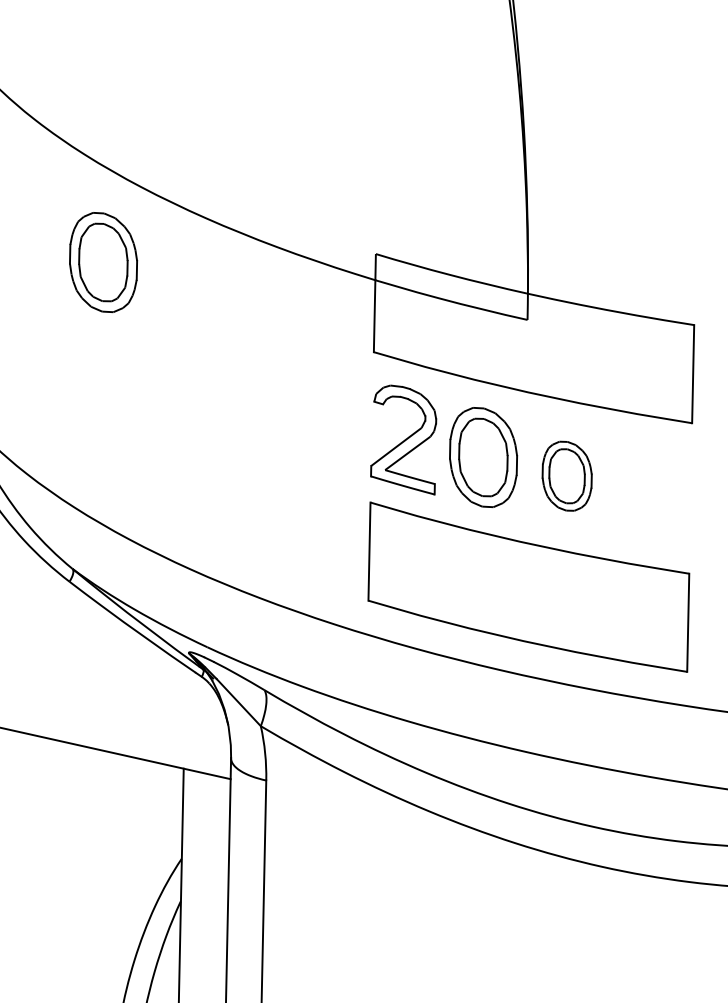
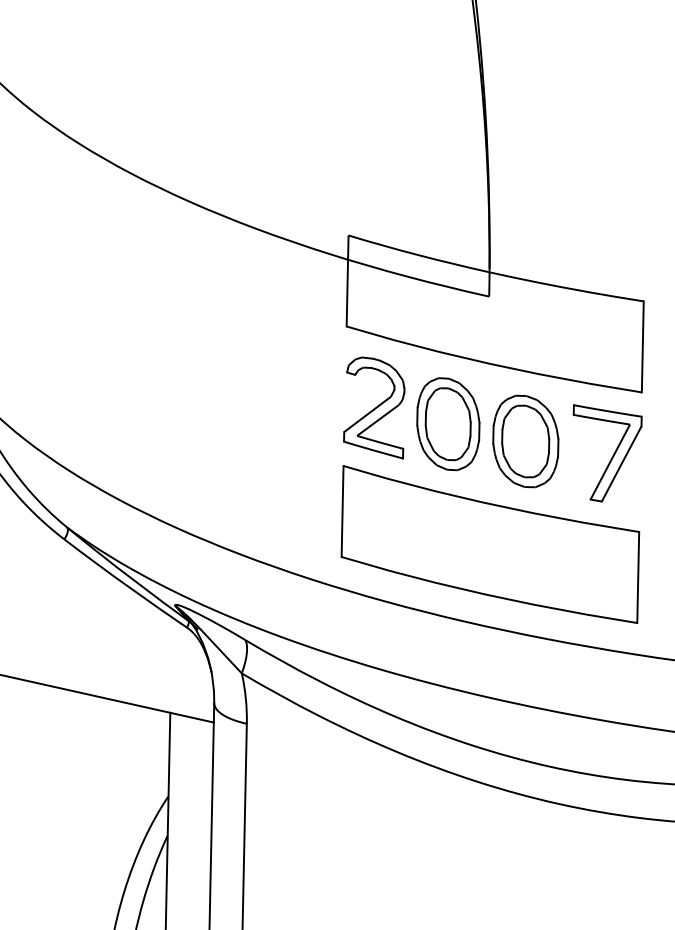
part: (103, 262) -> (95, 243), removed
part: (567, 476) -> (526, 441), size x1.43
part: (660, 491) -> (612, 455), added

